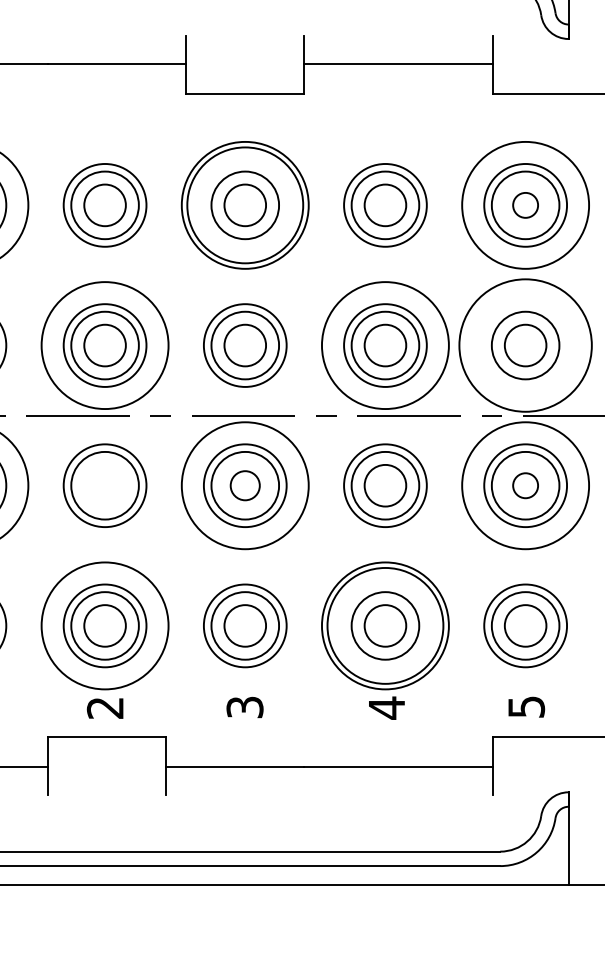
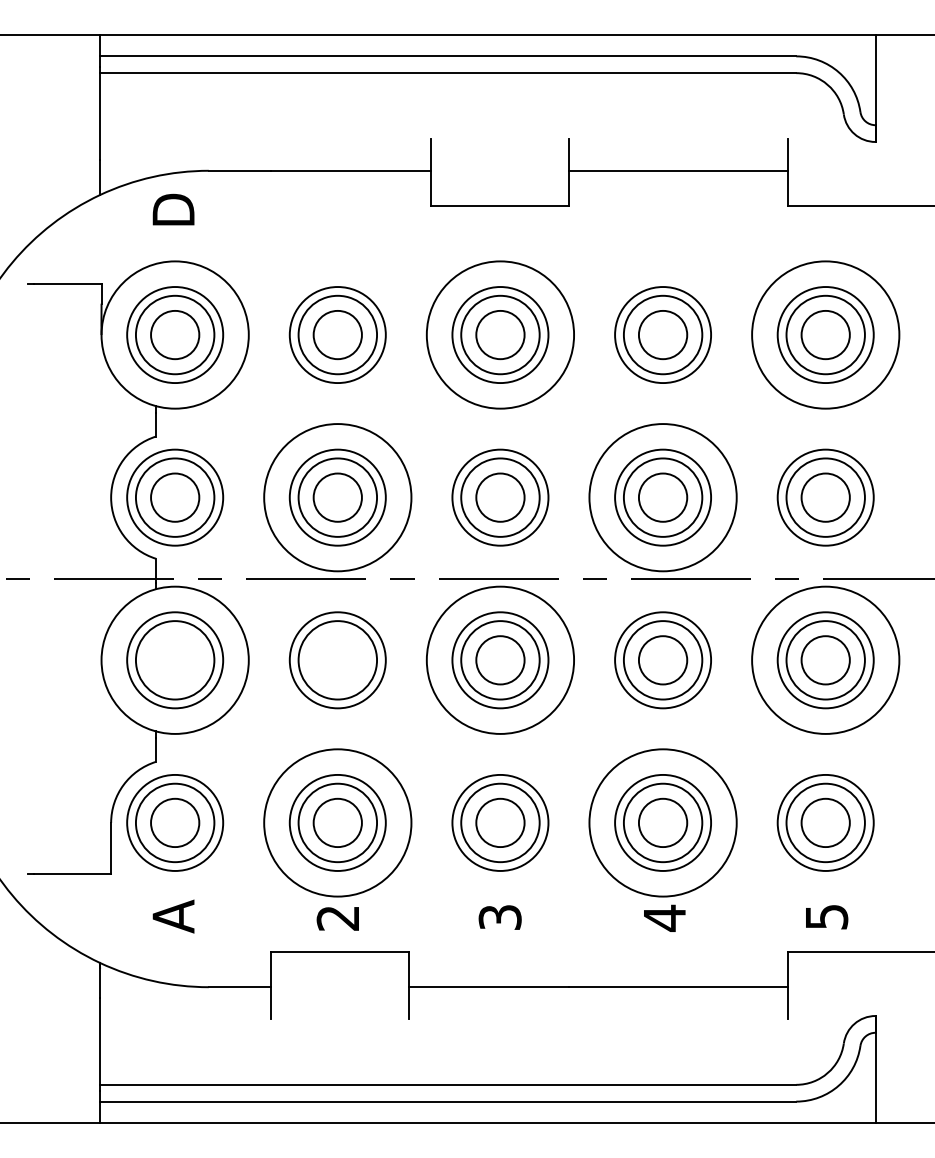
circle: (525, 204) -> (825, 334), size x1.67
circle: (245, 205) -> (500, 335), size x0.71
circle: (525, 345) -> (825, 497), size x0.62
circle: (245, 485) -> (500, 660), size x1.43
circle: (525, 485) -> (825, 660), size x1.67
circle: (385, 625) -> (663, 822), size x0.71

